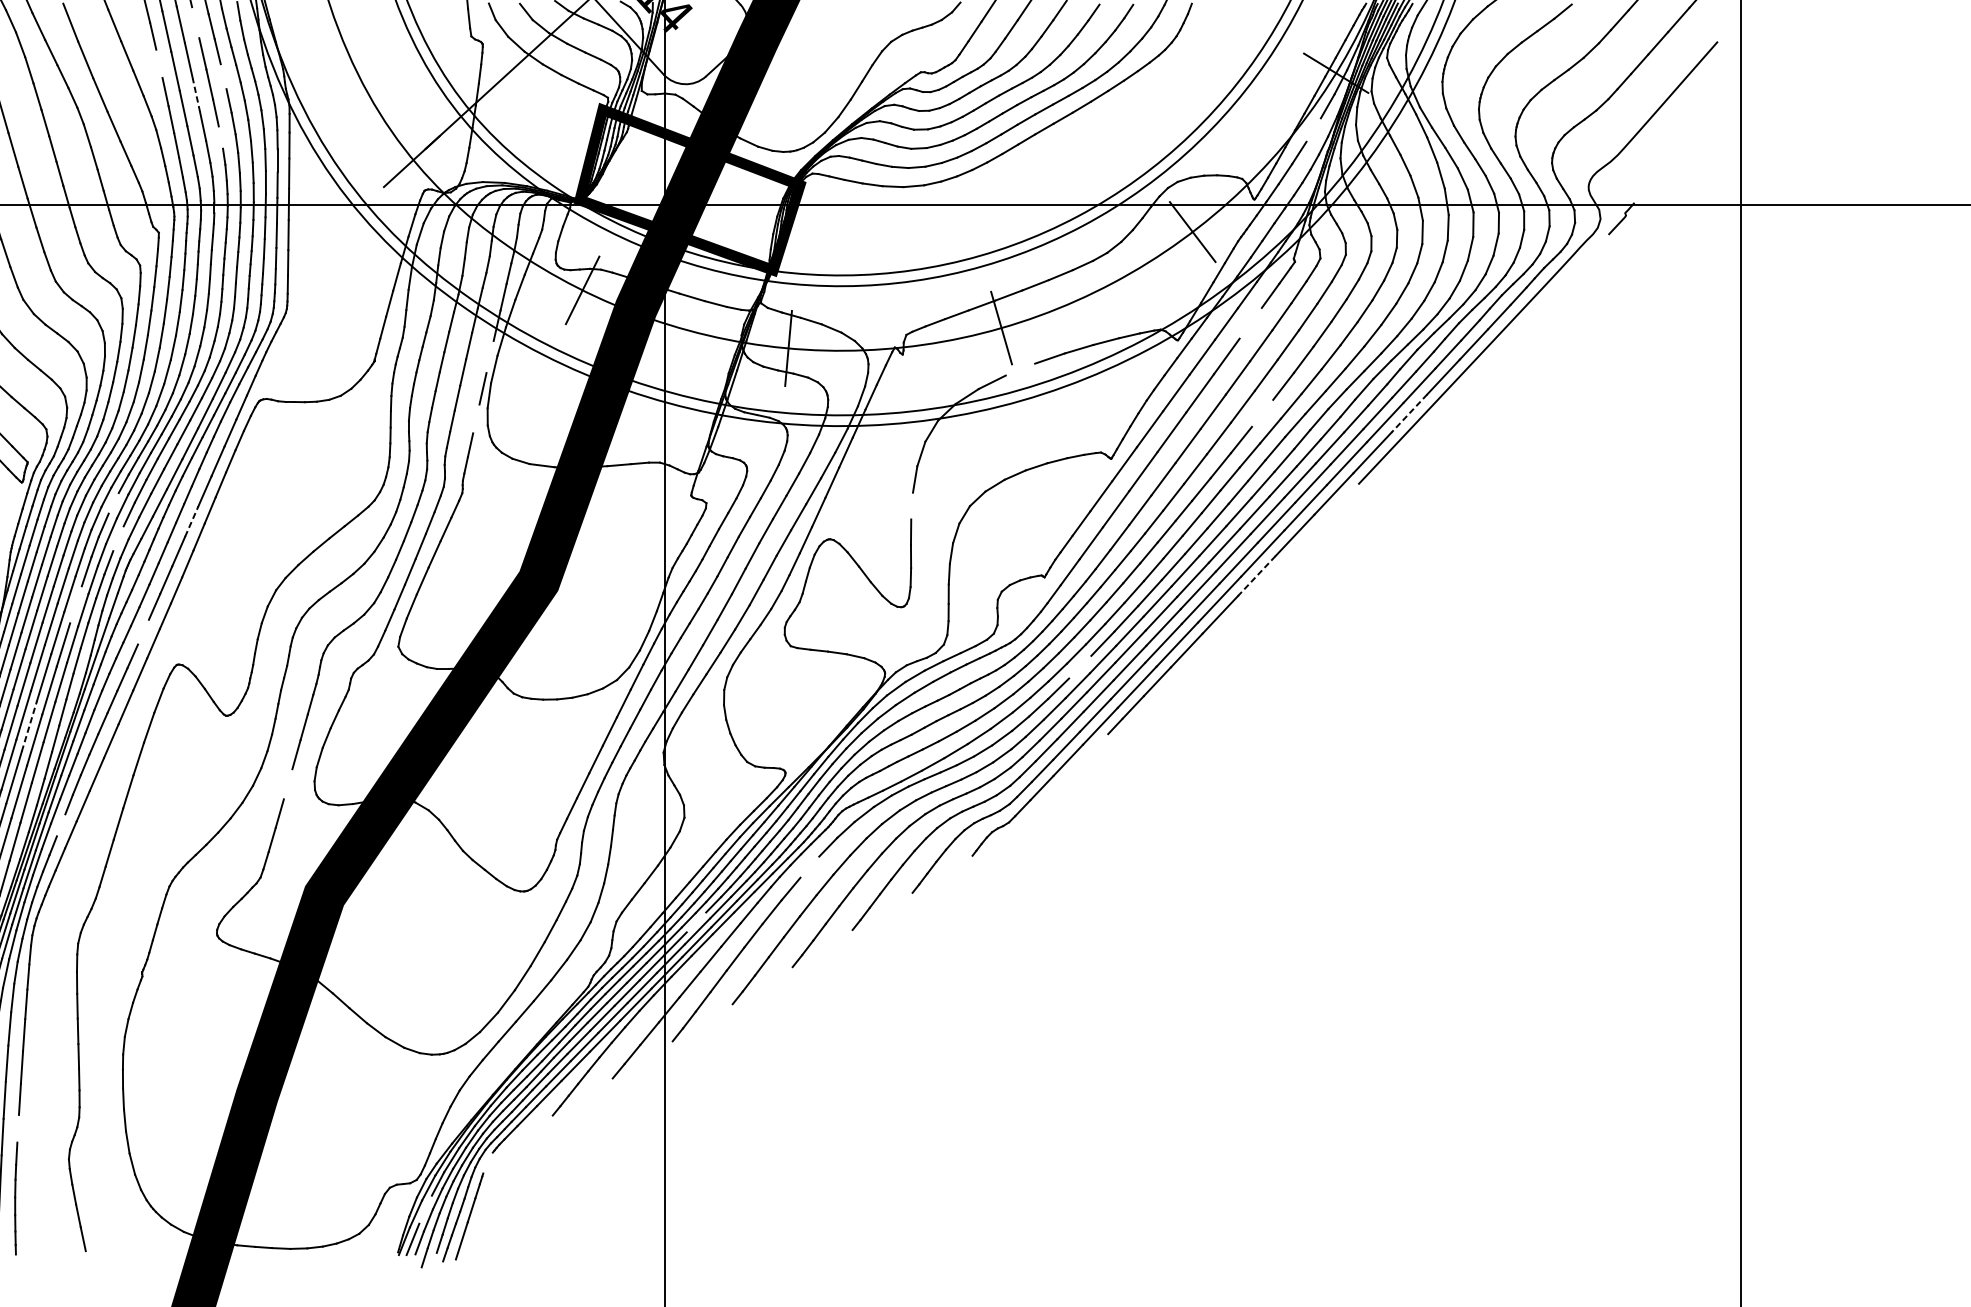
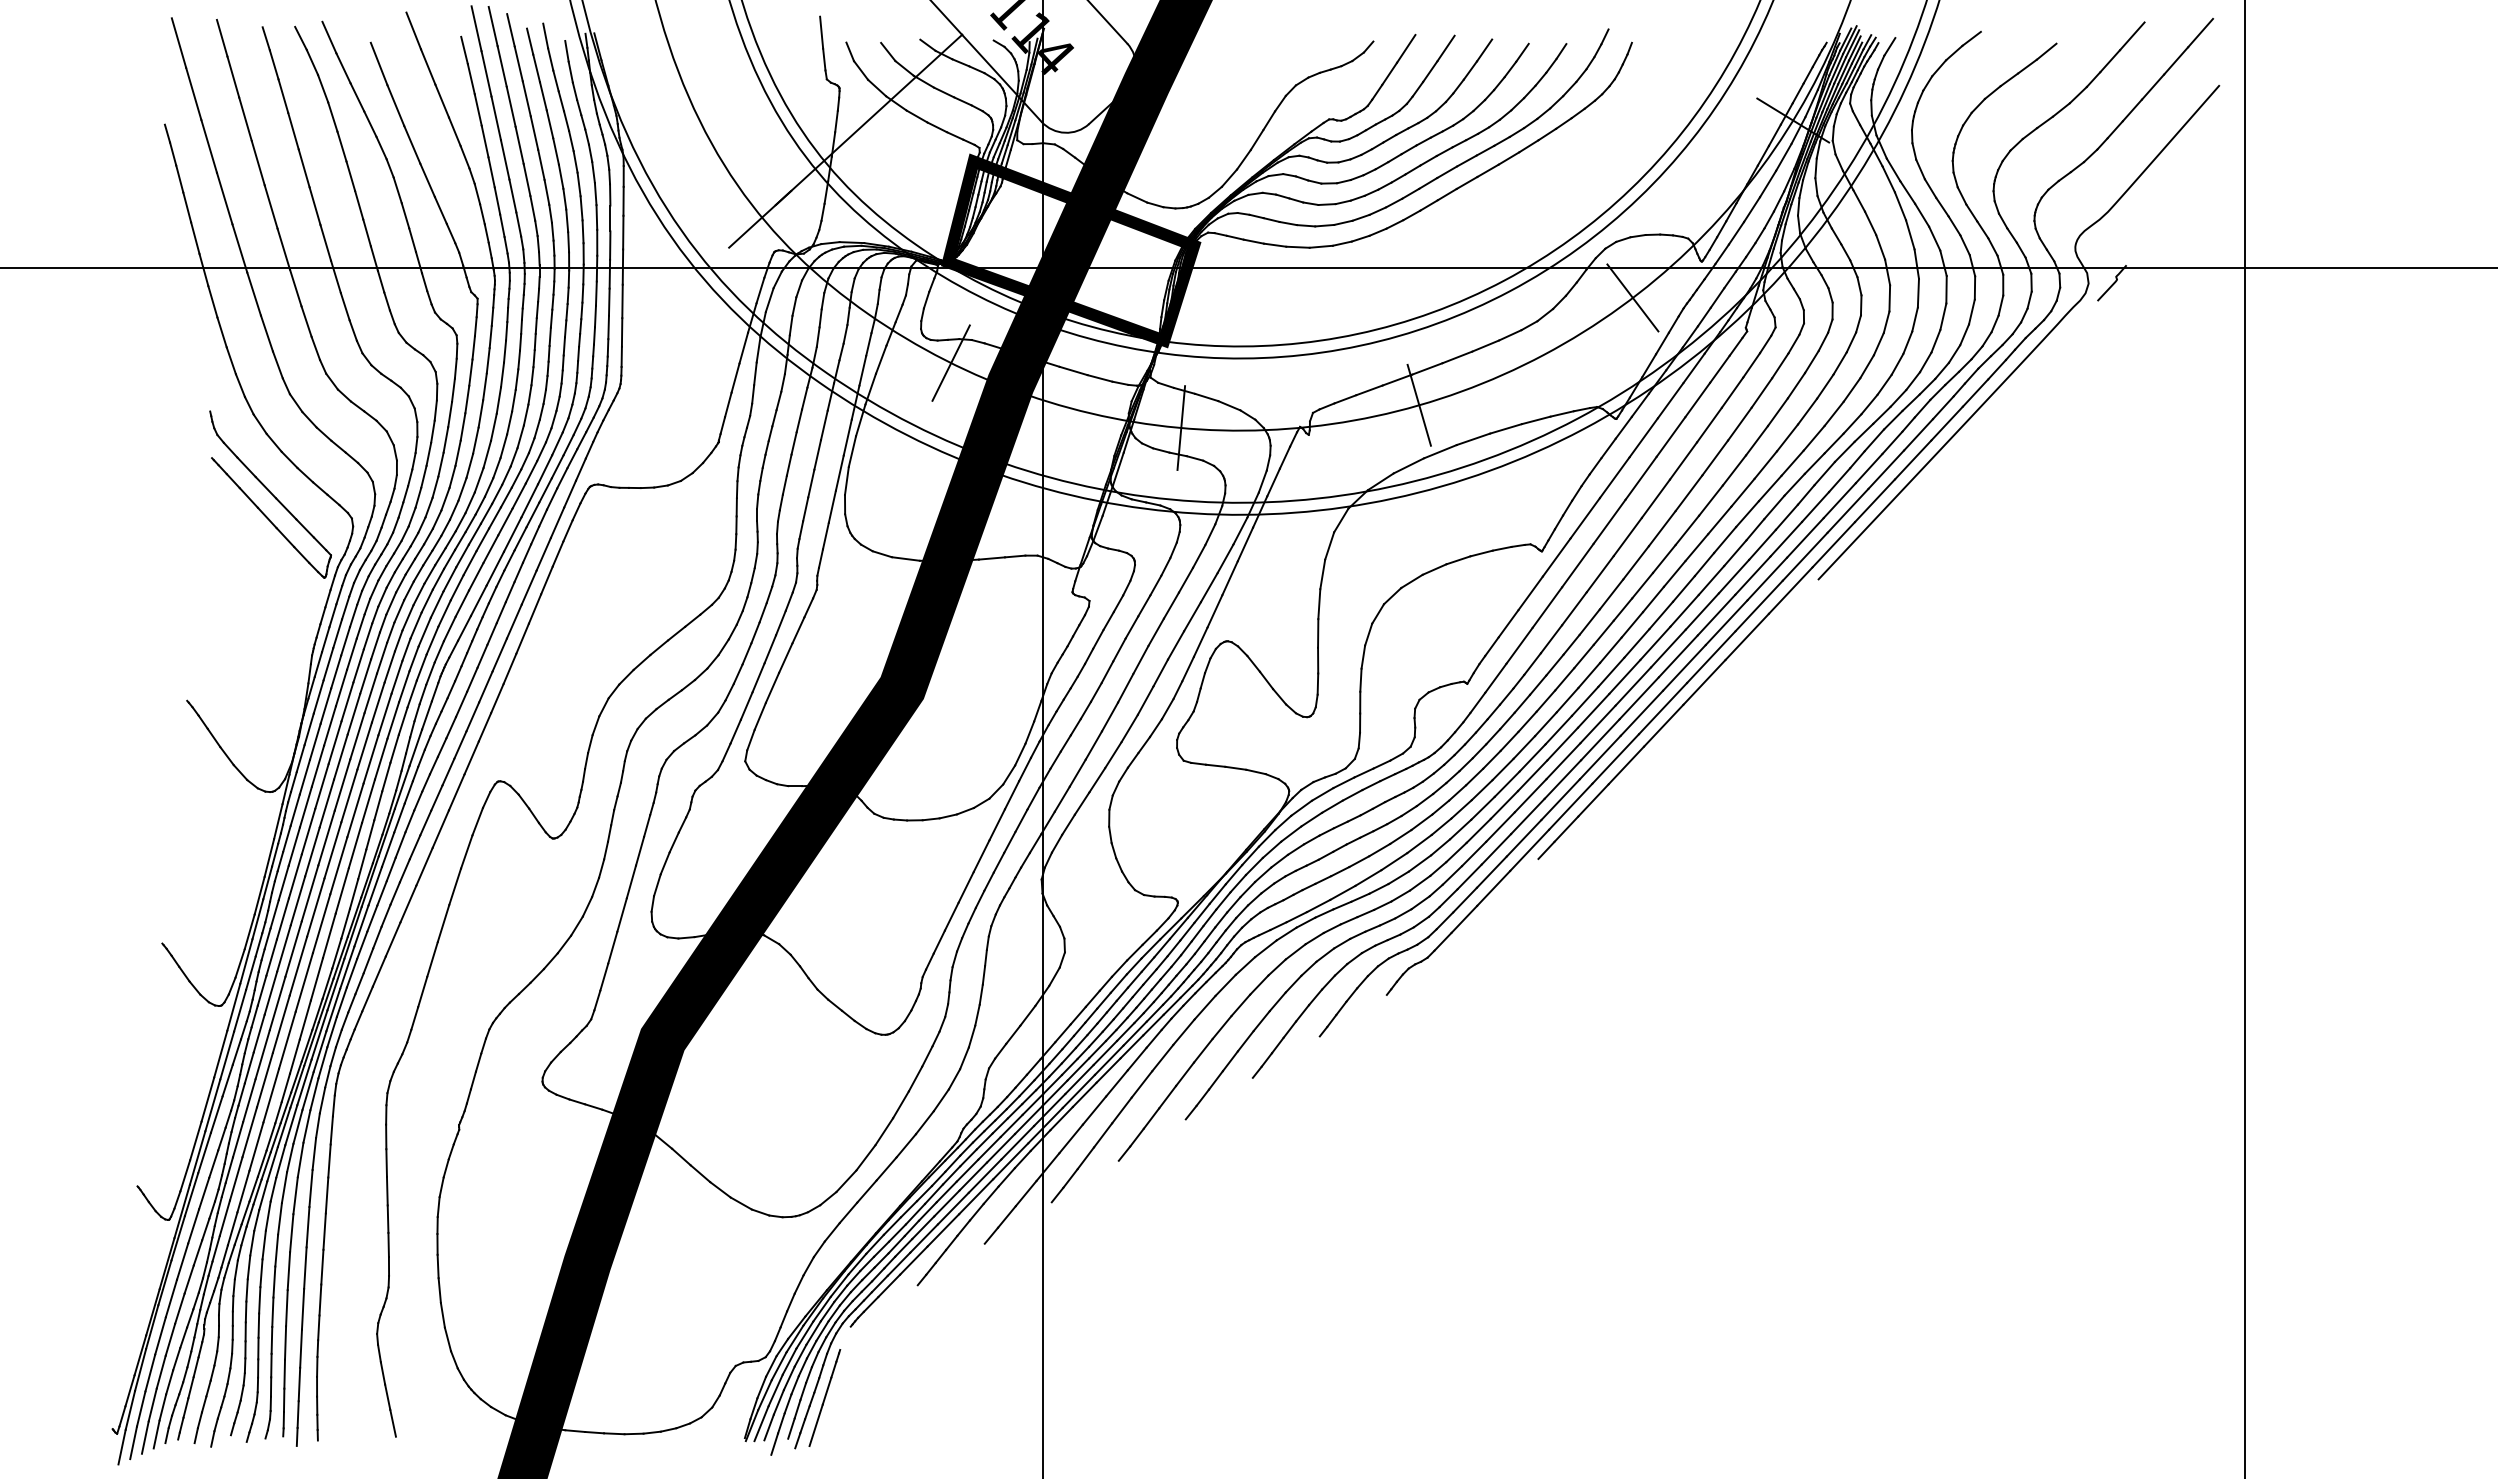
line: (195, 22) -> (518, 63), added
line: (158, 63) -> (477, 109), added
line: (223, 76) -> (549, 124), added
line: (196, 94) -> (519, 144), dashed -> solid
line: (1314, 129) -> (1768, 183), added
line: (220, 136) -> (546, 191), added
line: (1250, 322) -> (1697, 399), added
line: (489, 356) -> (847, 437), added
line: (1020, 369) -> (1440, 451), added
line: (1262, 413) -> (1710, 500), added
line: (1408, 414) -> (1874, 501), dashed -> solid
line: (475, 418) -> (831, 506), added
line: (113, 502) -> (426, 600), added
line: (912, 506) -> (1319, 604), added
line: (191, 521) -> (514, 621), dashed -> solid
line: (118, 538) -> (432, 640), added
line: (1256, 576) -> (1704, 682), dashed -> solid
line: (75, 604) -> (384, 714), added
line: (143, 631) -> (460, 744), added
line: (1079, 666) -> (1506, 783), added
line: (29, 725) -> (333, 849), dashed -> solid
line: (287, 783) -> (621, 914), added
line: (61, 824) -> (368, 960), added
line: (809, 867) -> (1204, 1007), added
line: (696, 922) -> (1078, 1069), added
line: (18, 1128) -> (320, 1299), added
line: (425, 1209) -> (775, 1390), added

